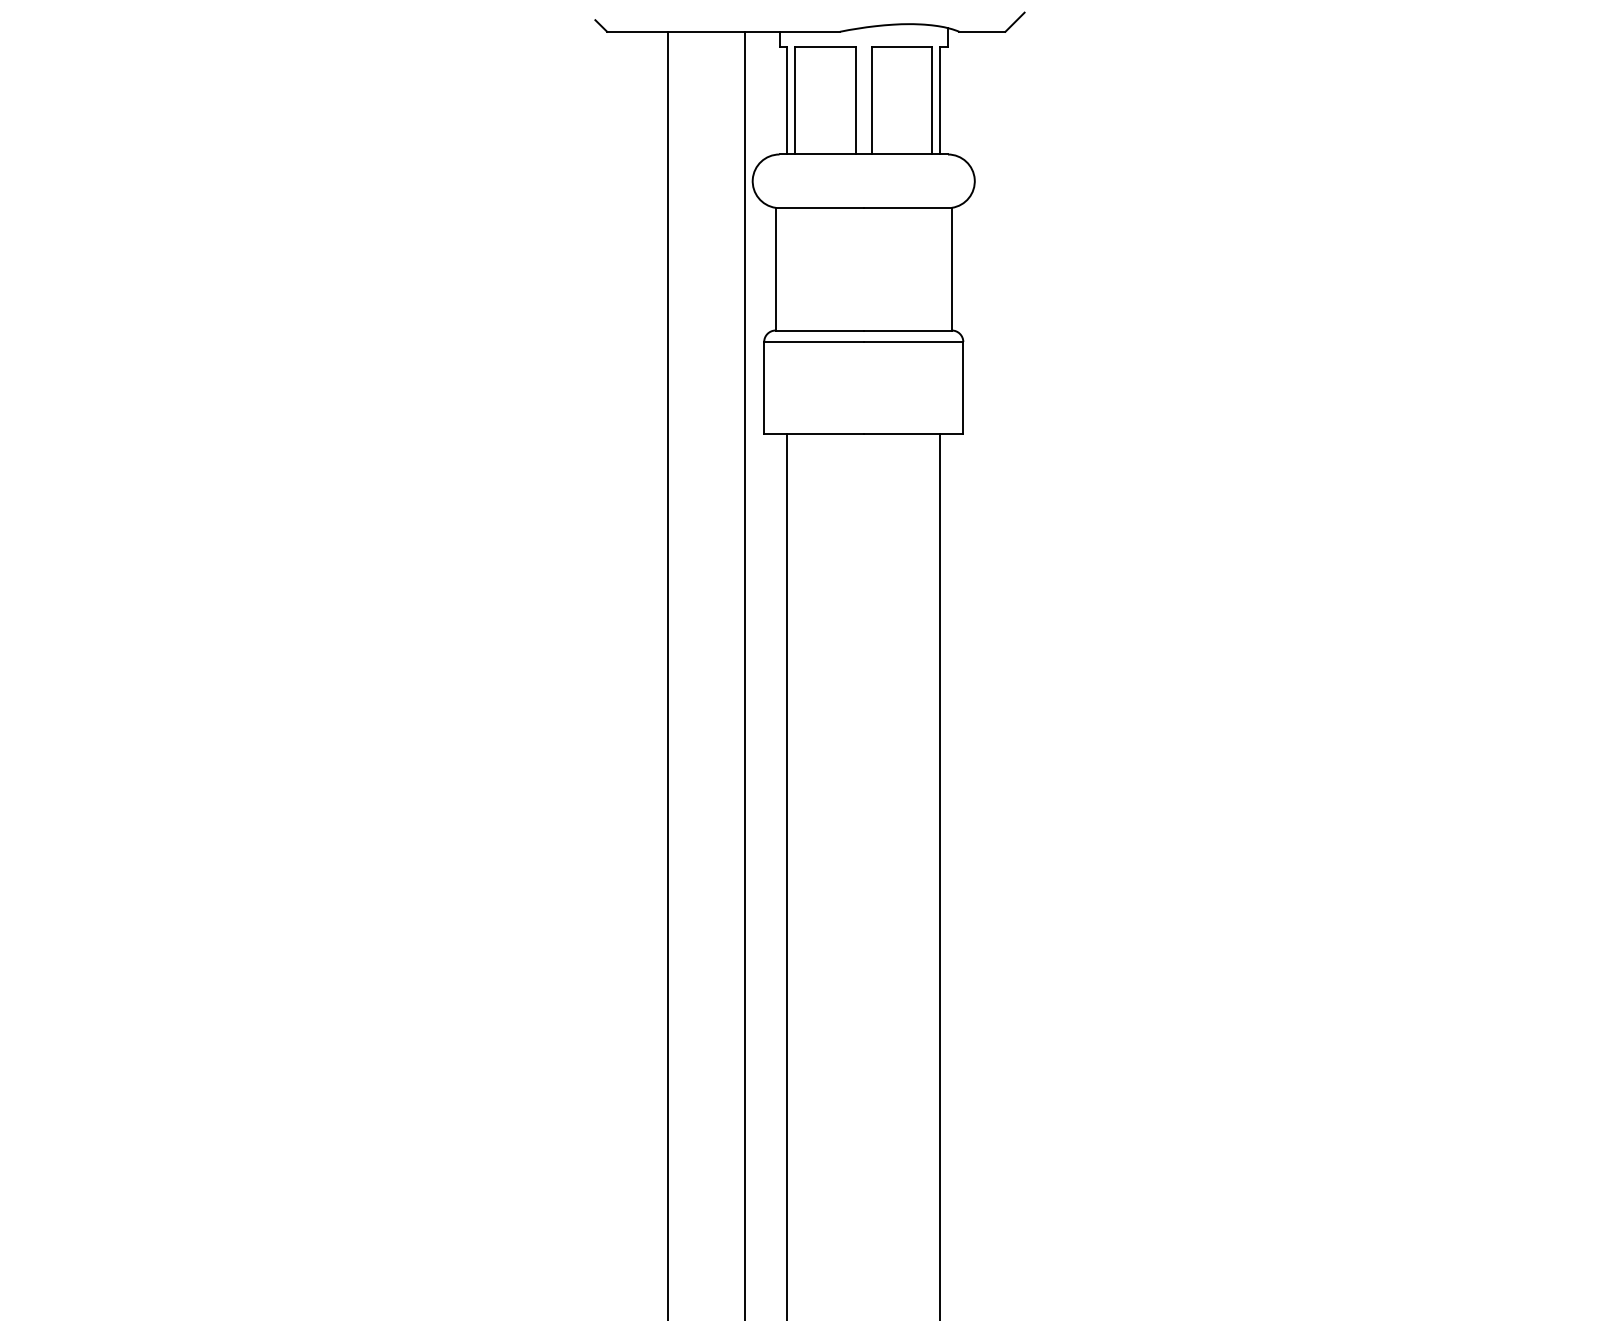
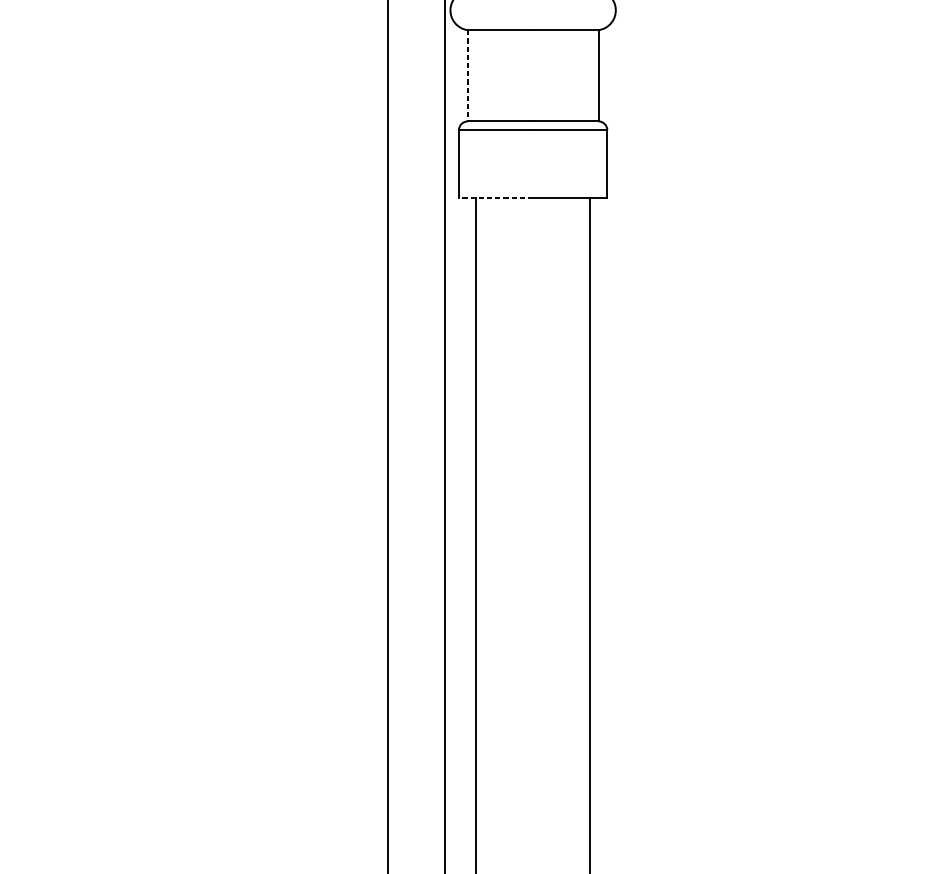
line: (775, 269) -> (467, 76), solid -> dashed
line: (813, 433) -> (495, 198), solid -> dashed

